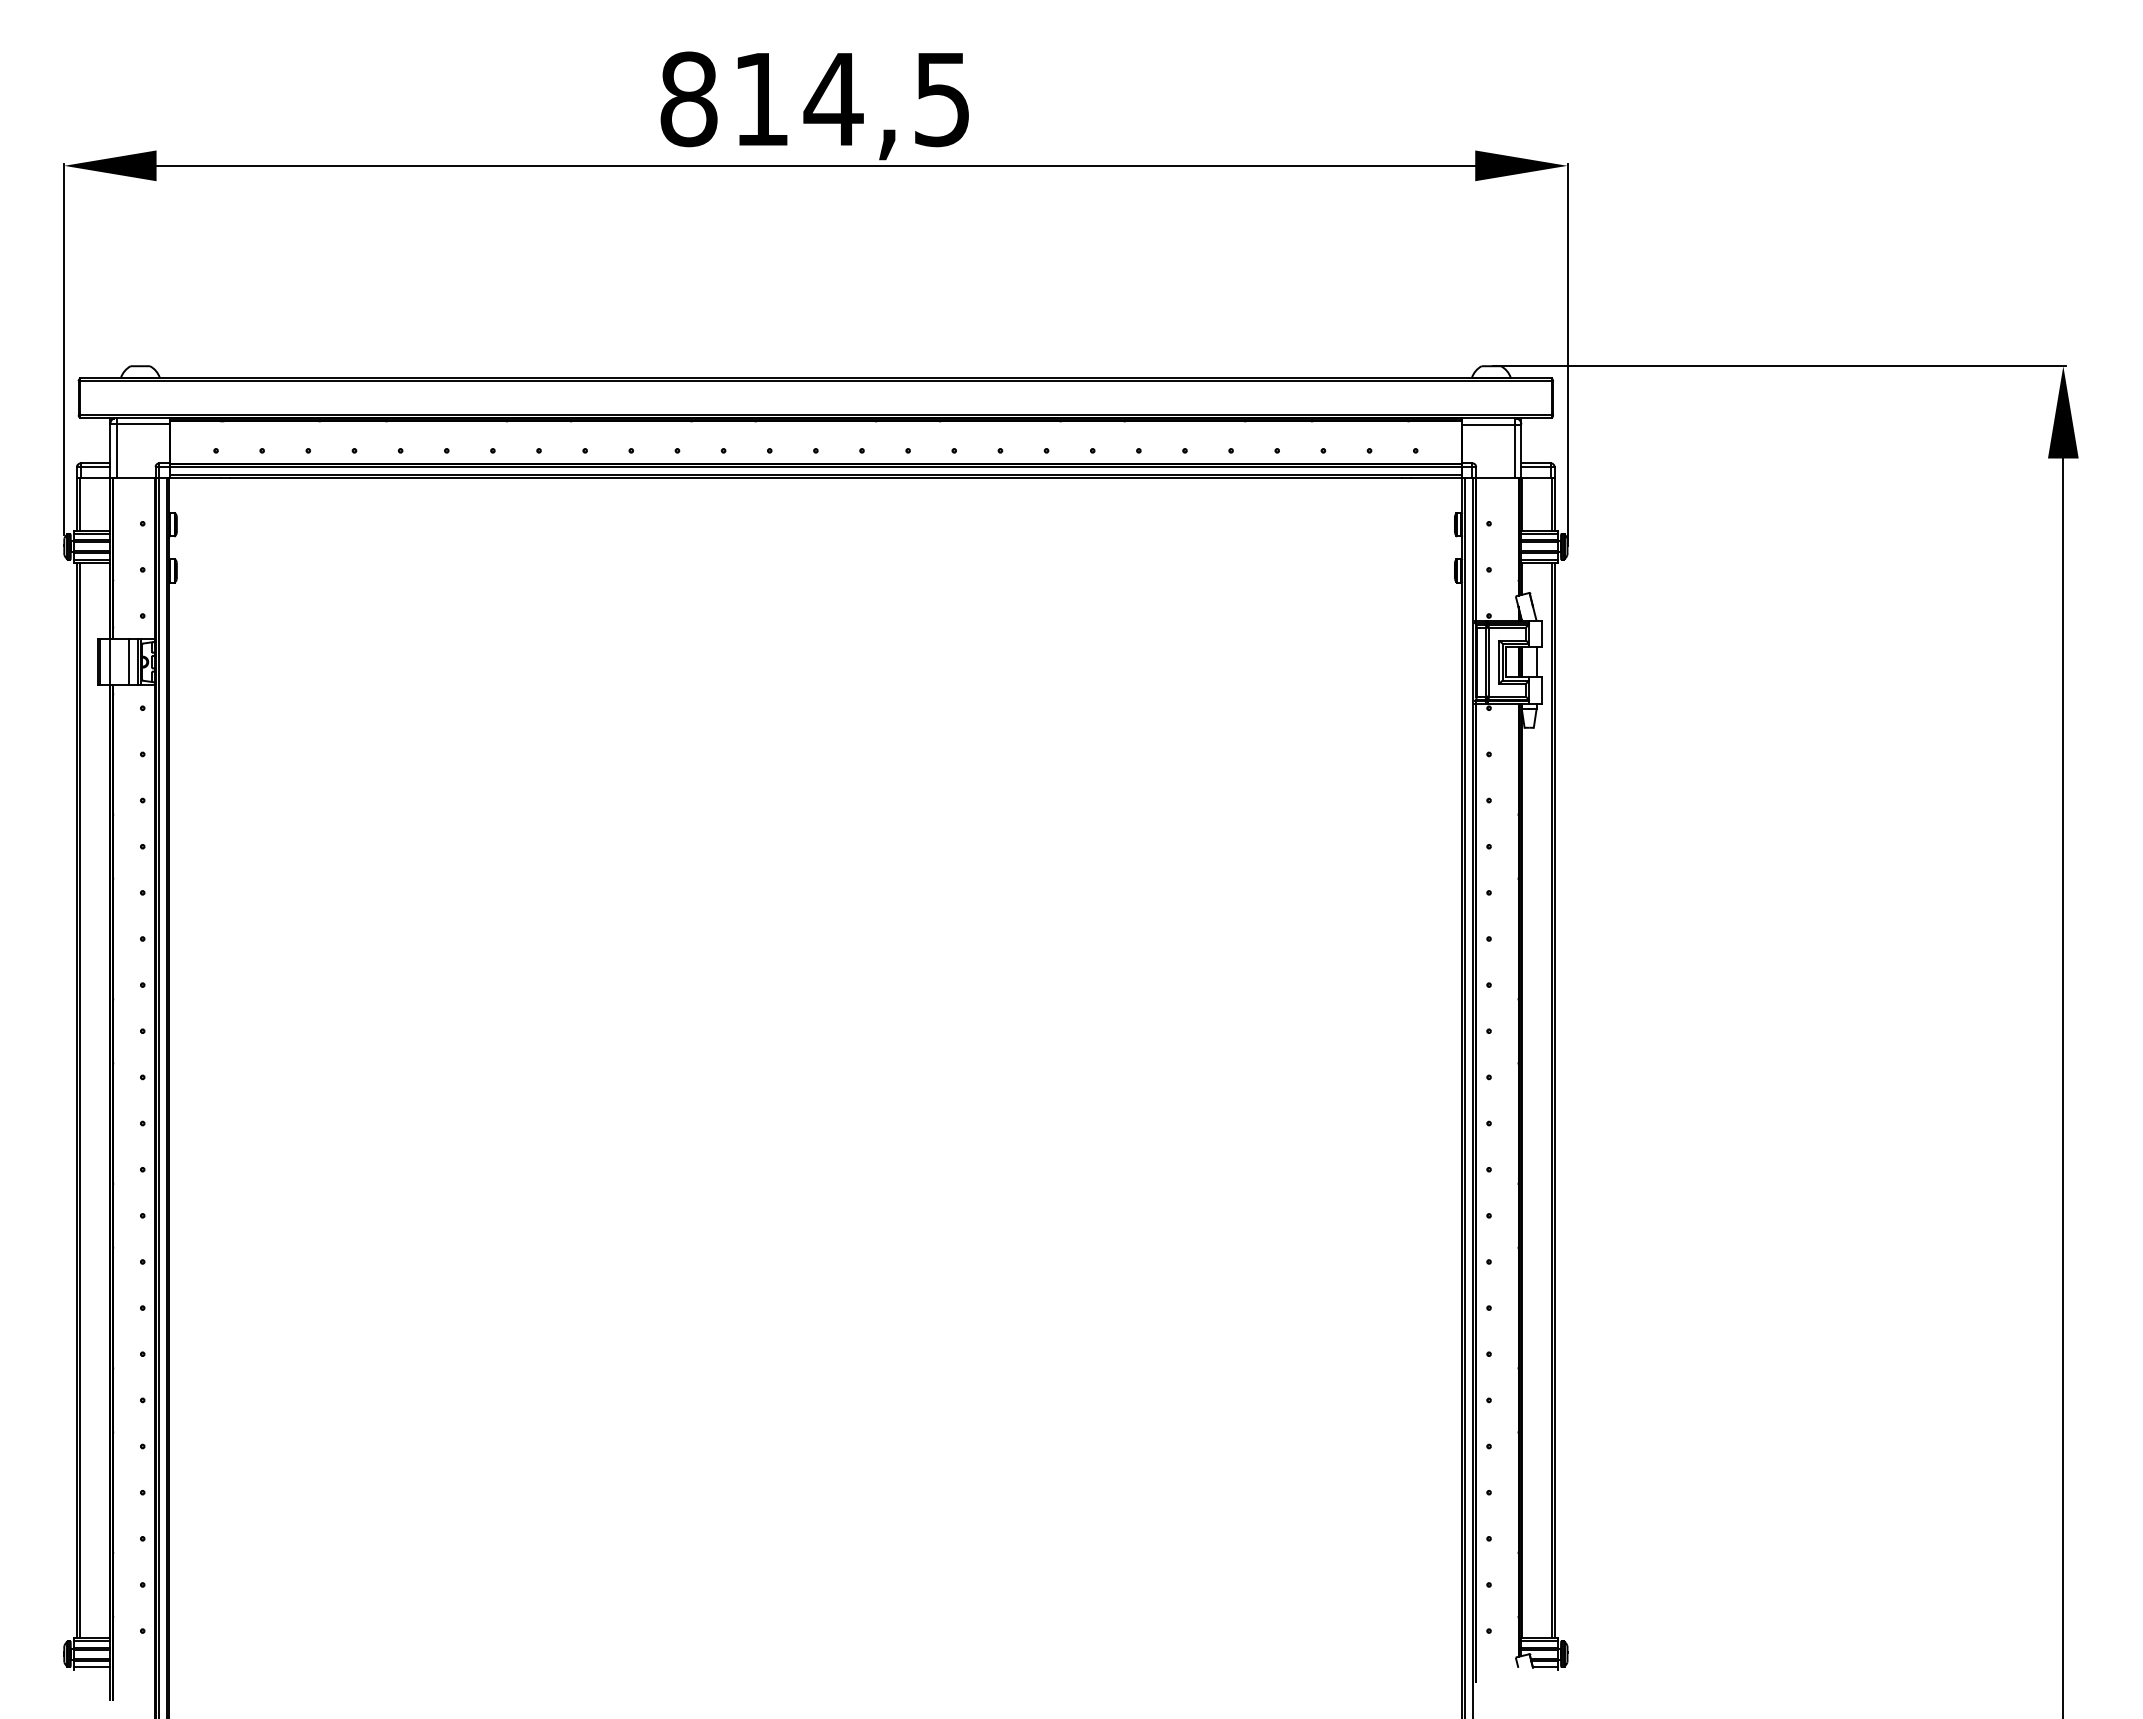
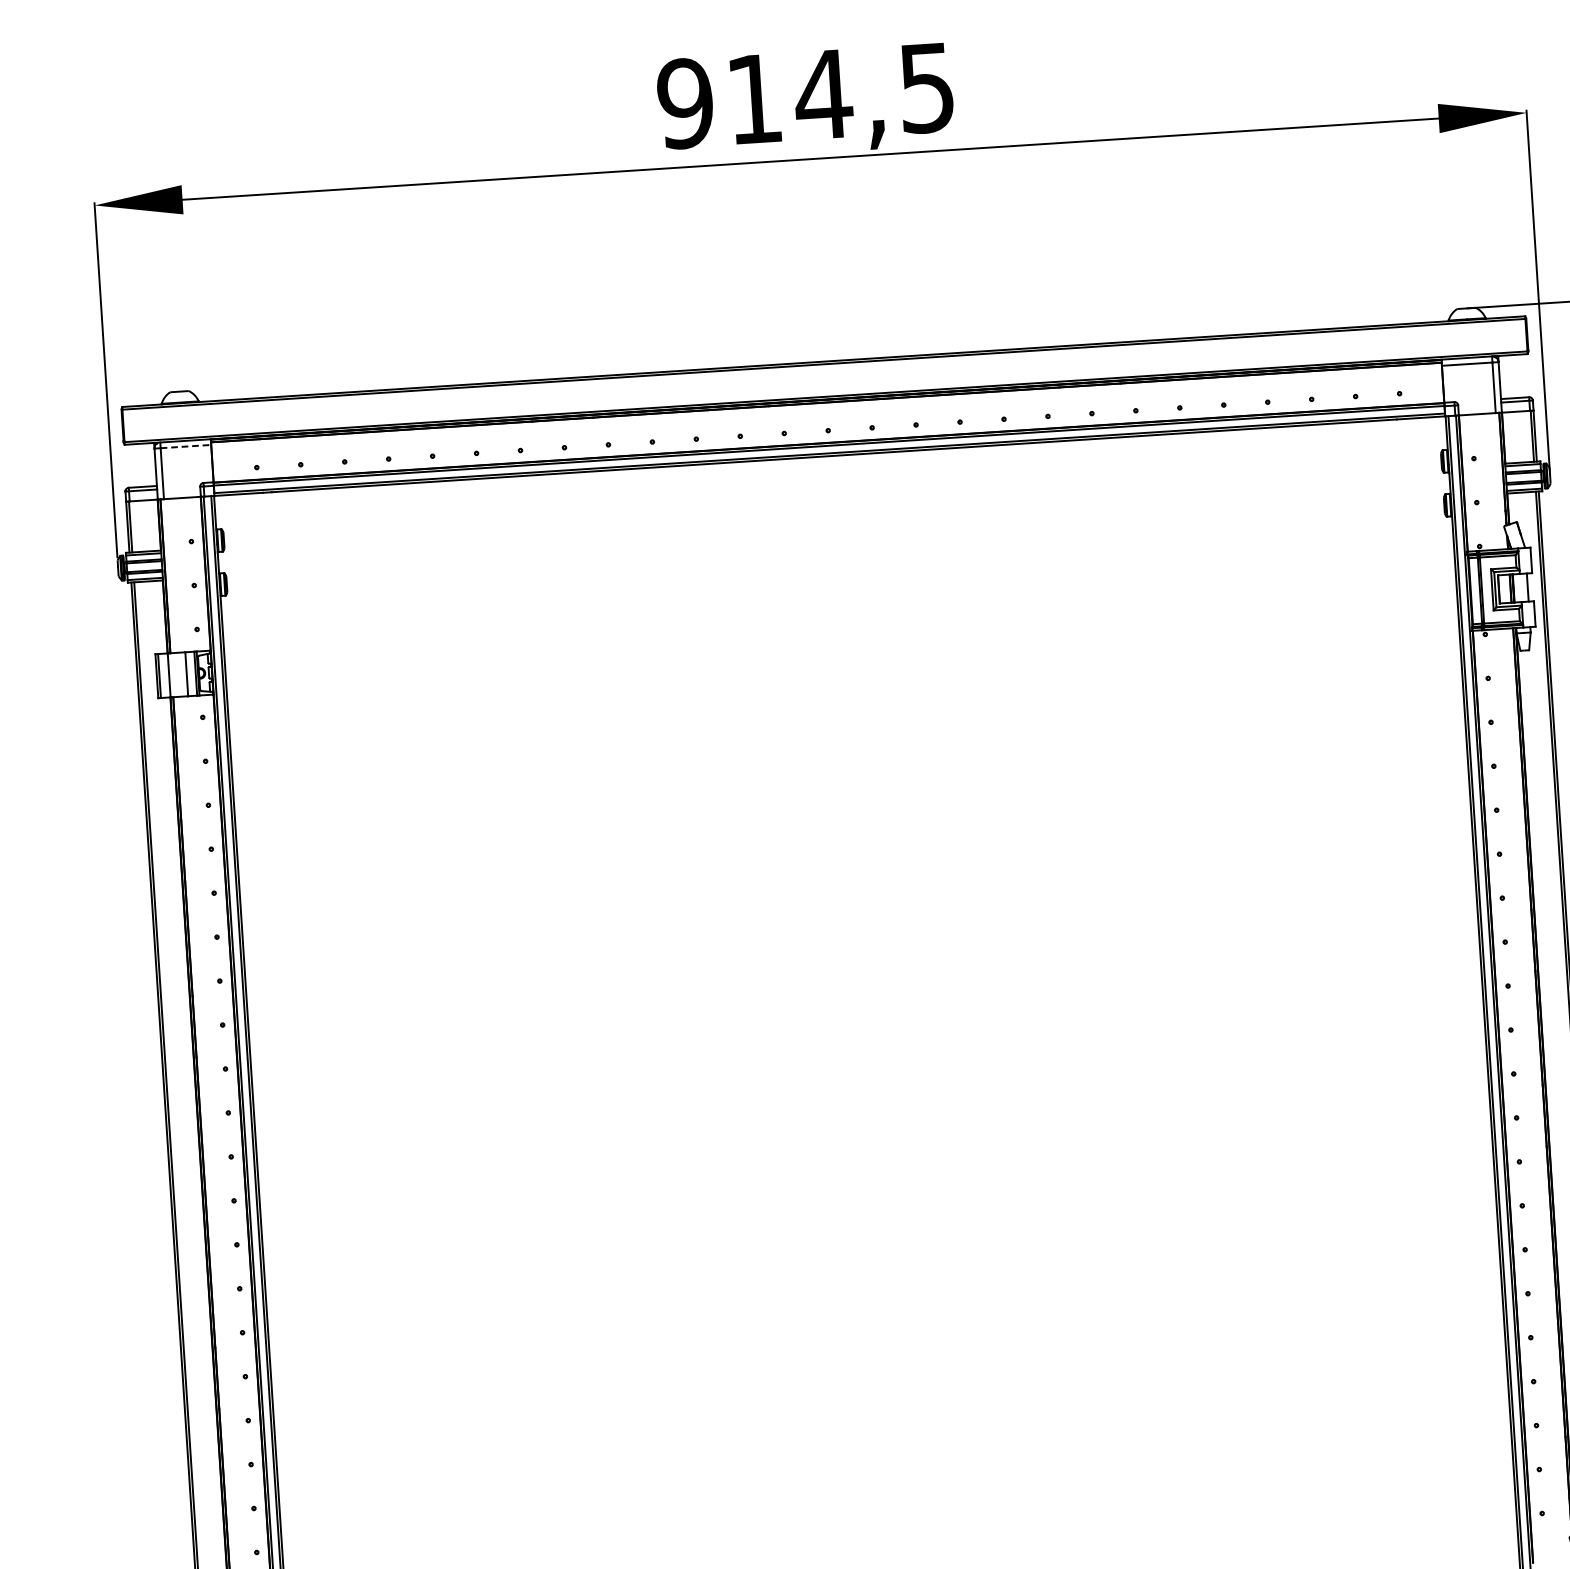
text: (688, 99) -> (685, 103), 814,5 -> 914,5
line: (143, 424) -> (186, 446), solid -> dashed

